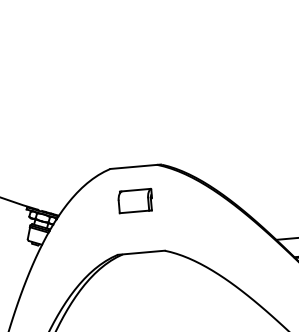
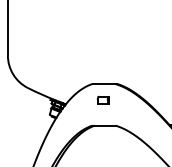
part: (135, 201) -> (103, 100), size x0.7

